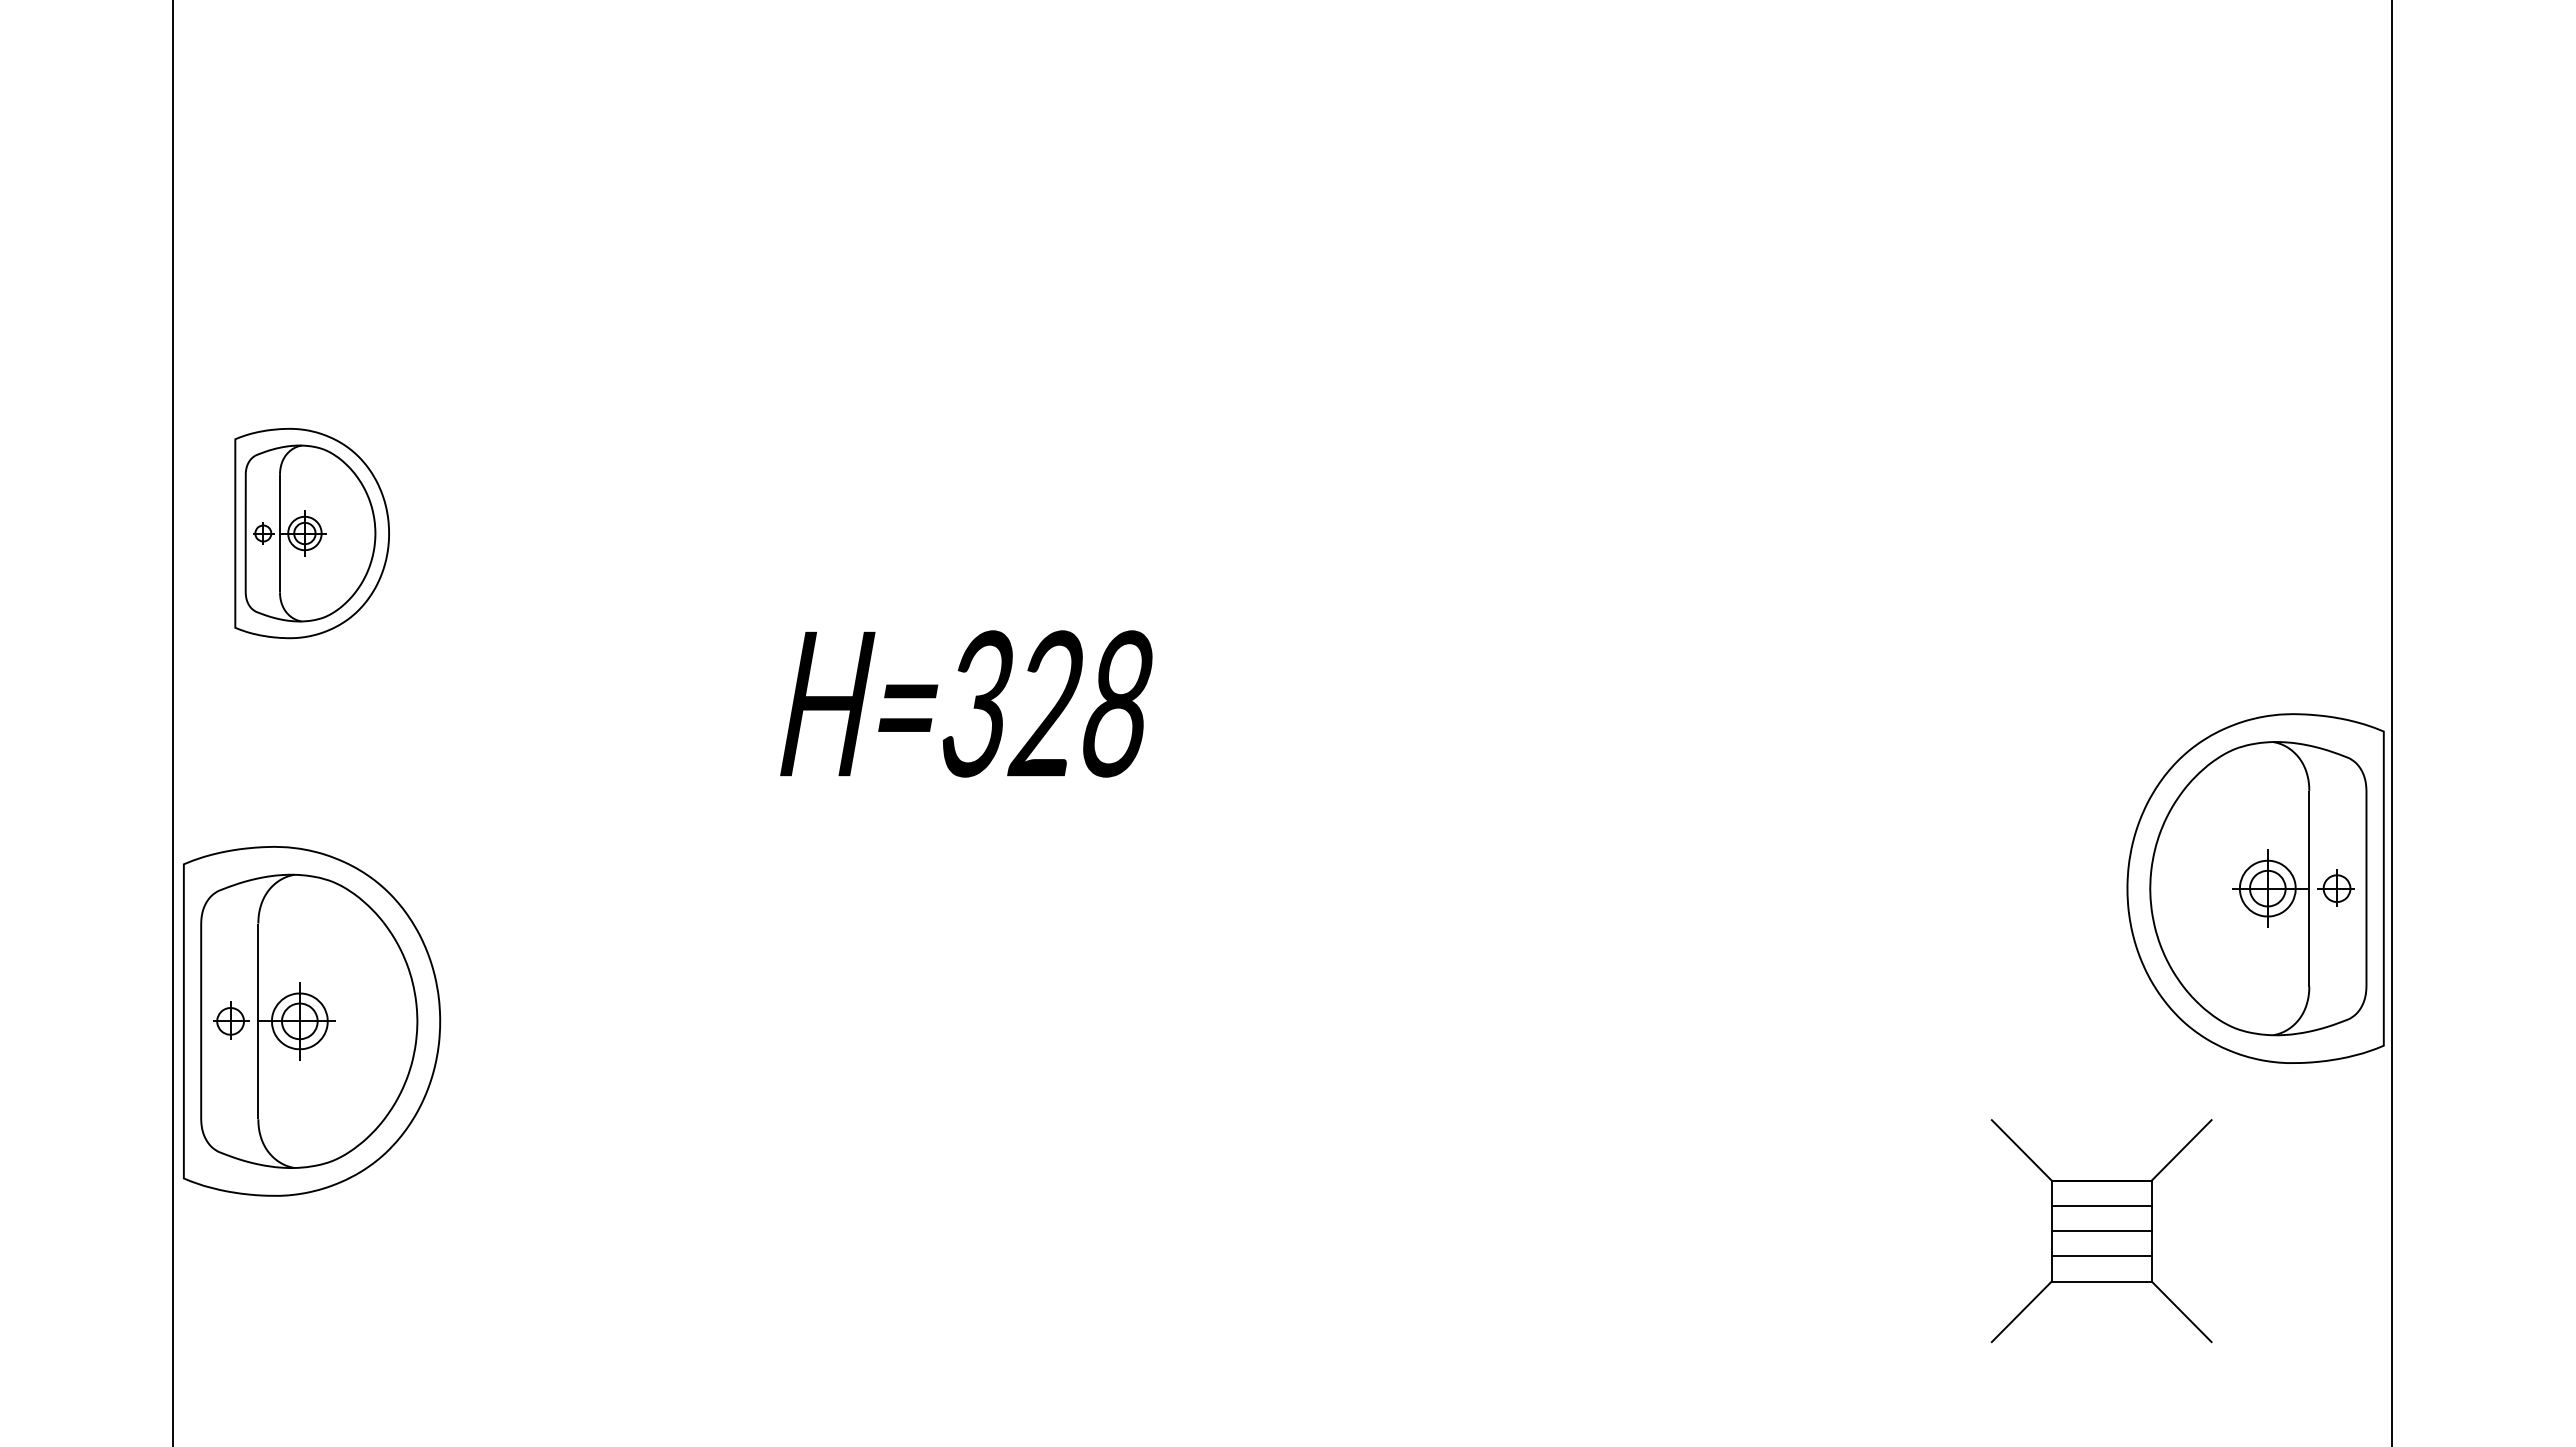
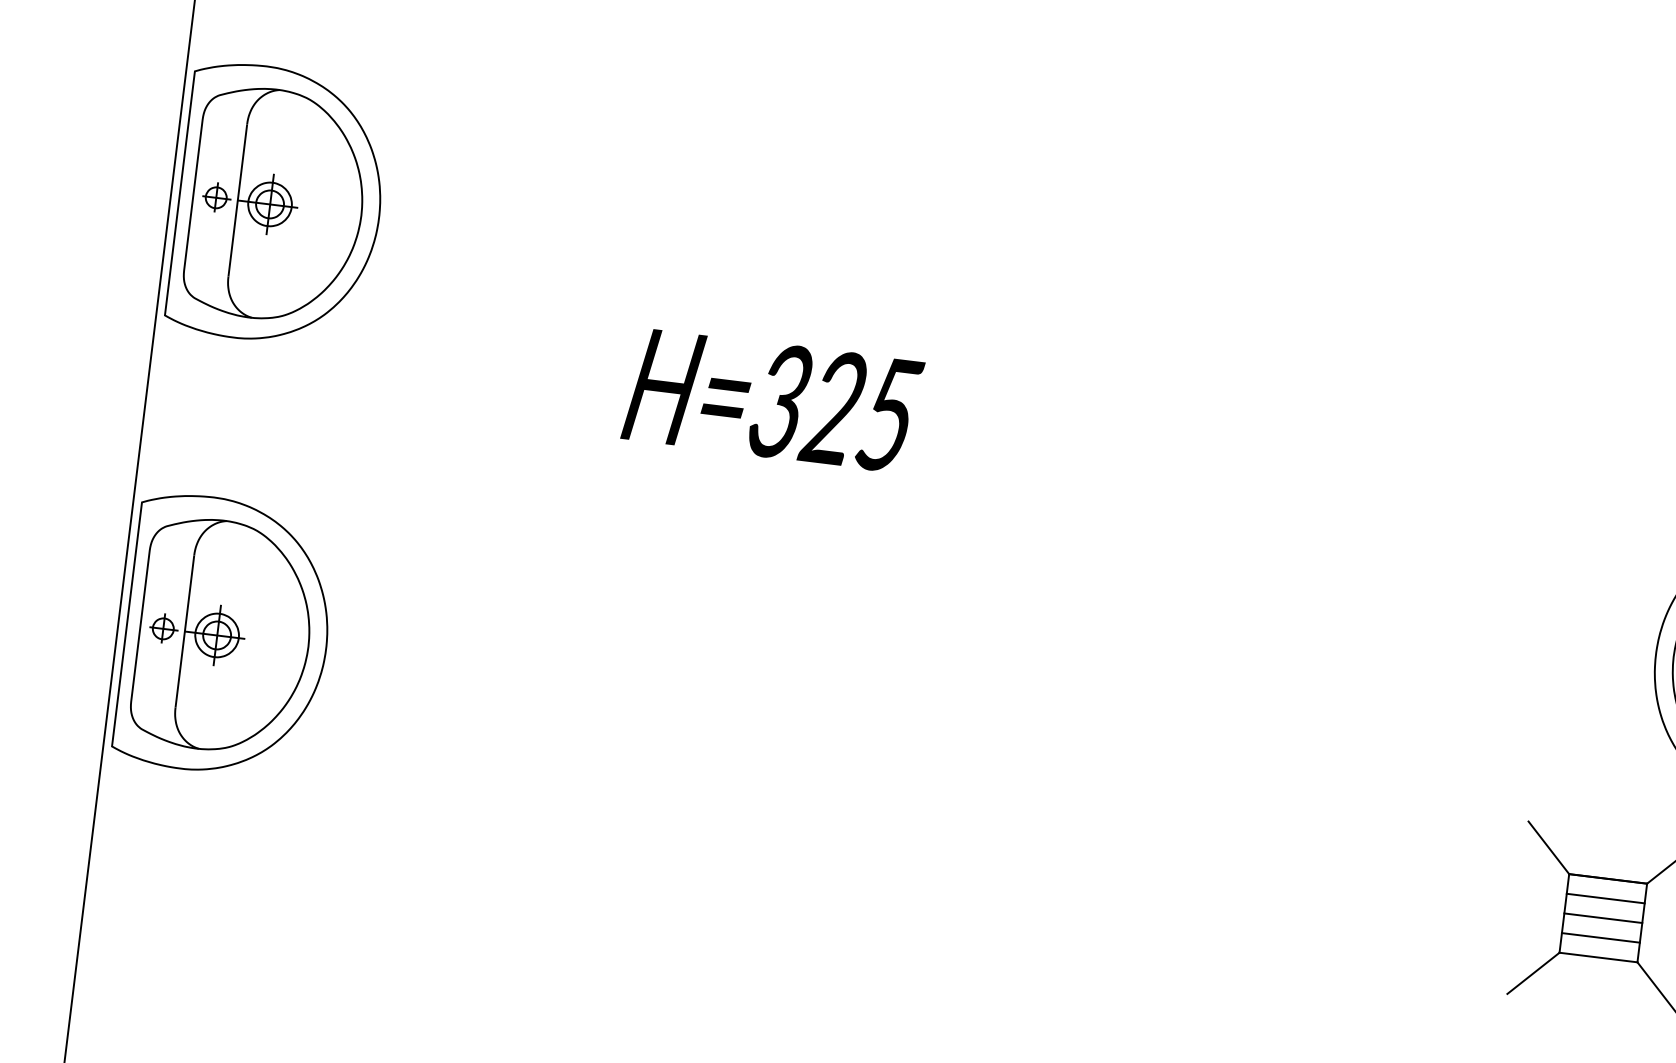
part: (312, 533) -> (279, 205), size x1.67
text: (1117, 703) -> (889, 414), H=328 -> H=325
part: (312, 1021) -> (226, 636), moved

